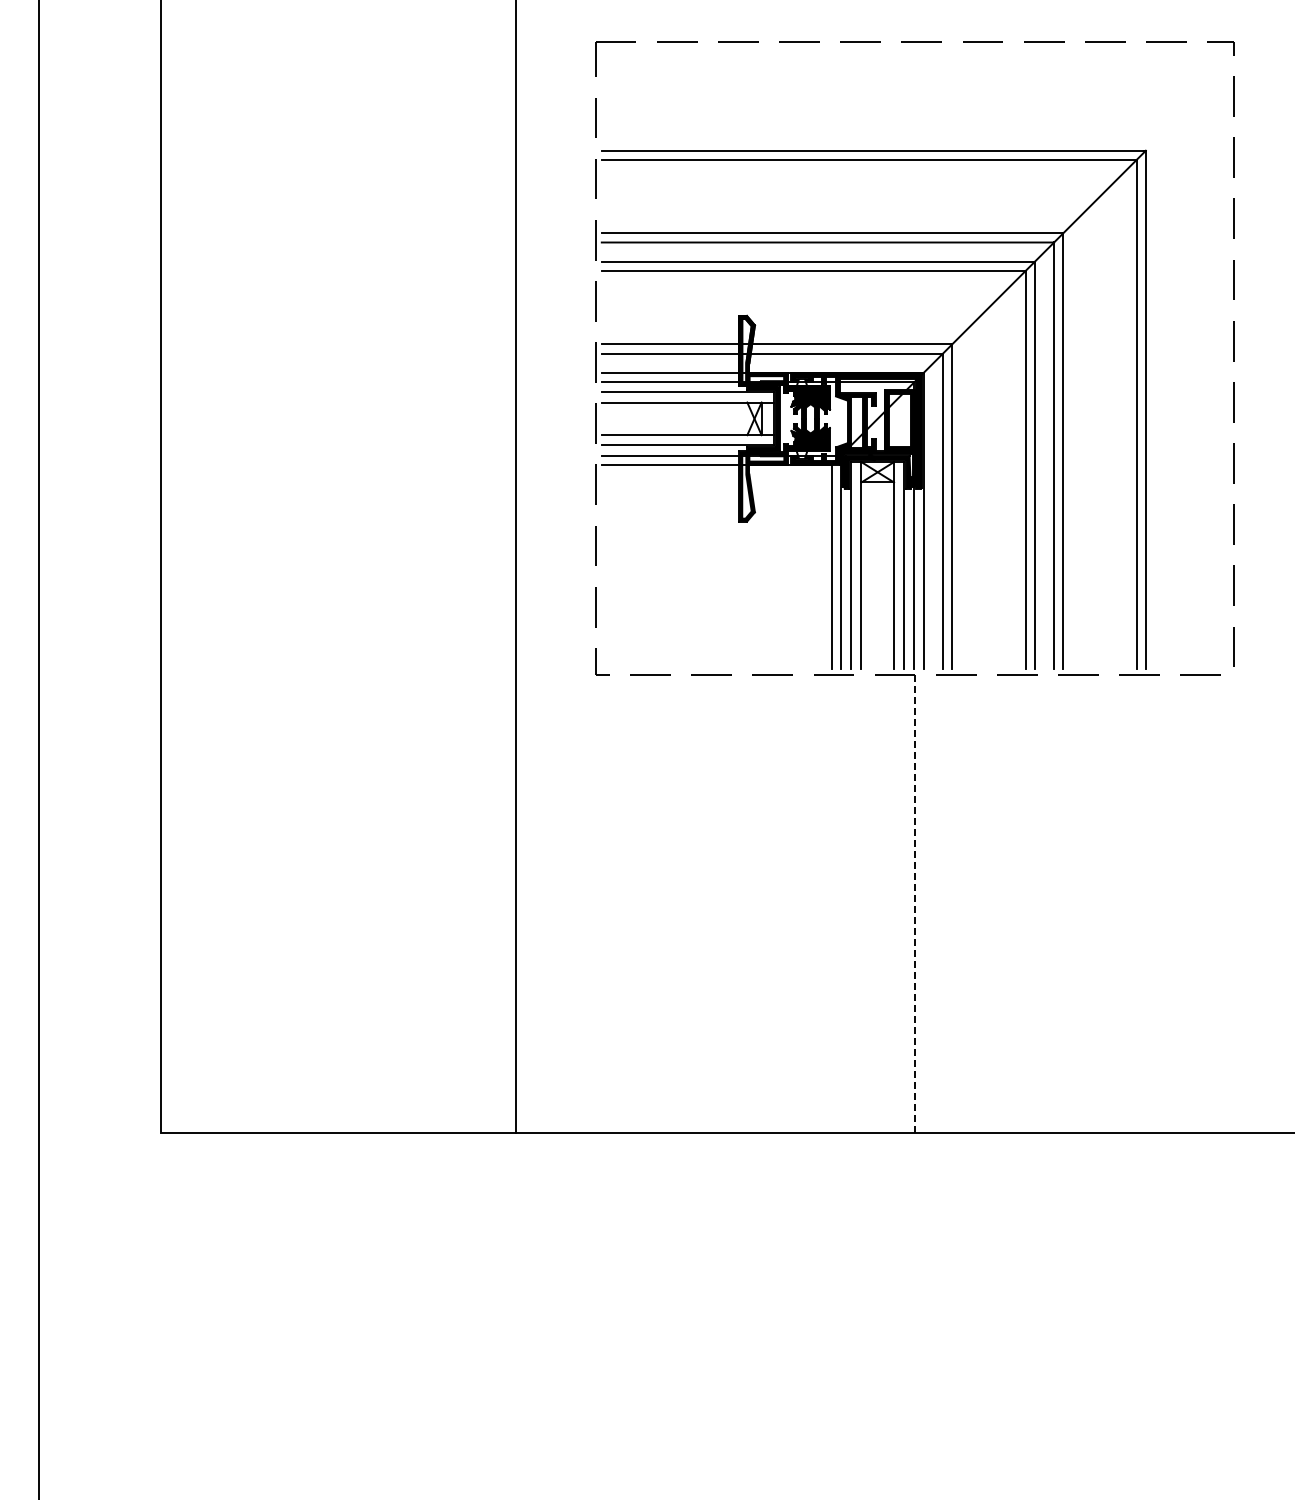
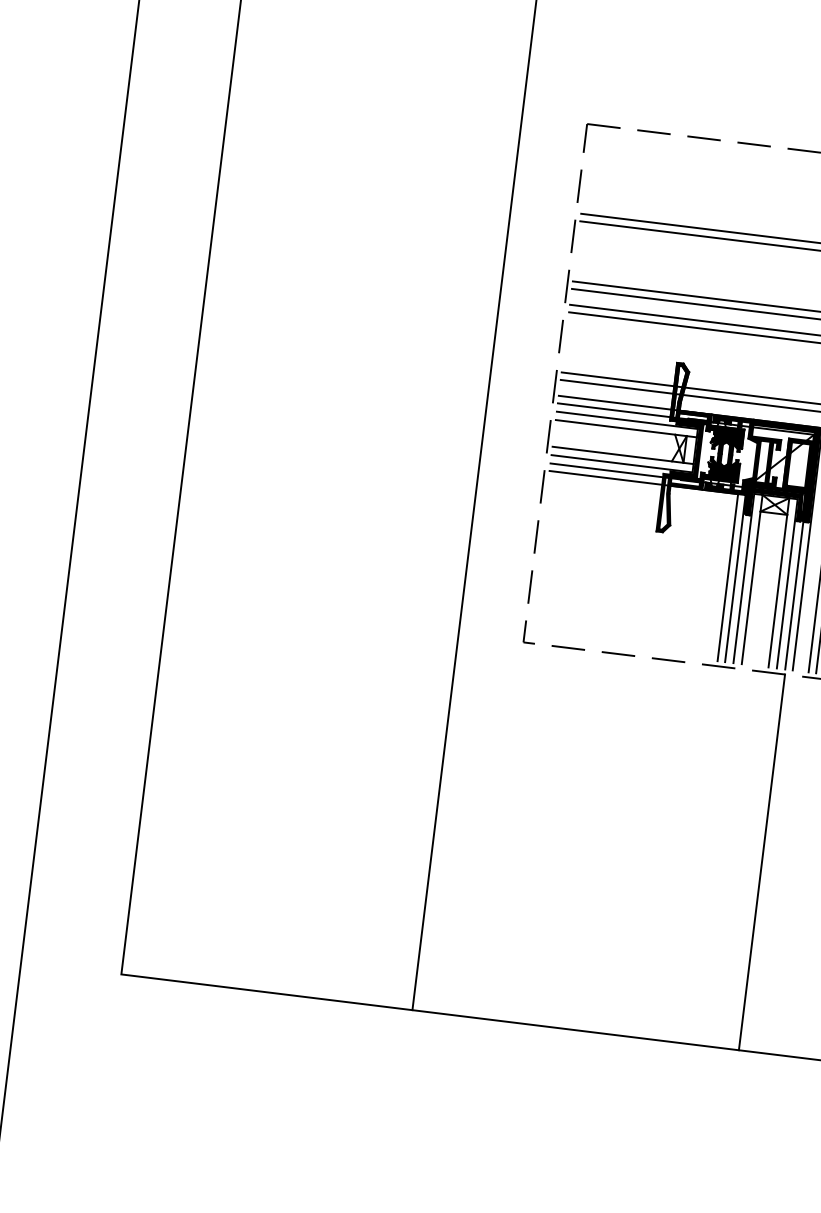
line: (914, 904) -> (761, 862), dashed -> solid

